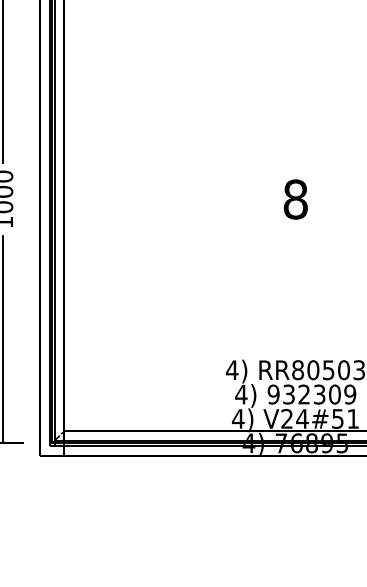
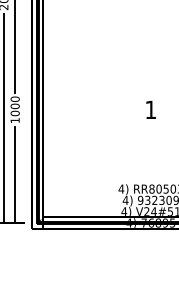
text: (294, 198) -> (150, 109), 8 -> 1

